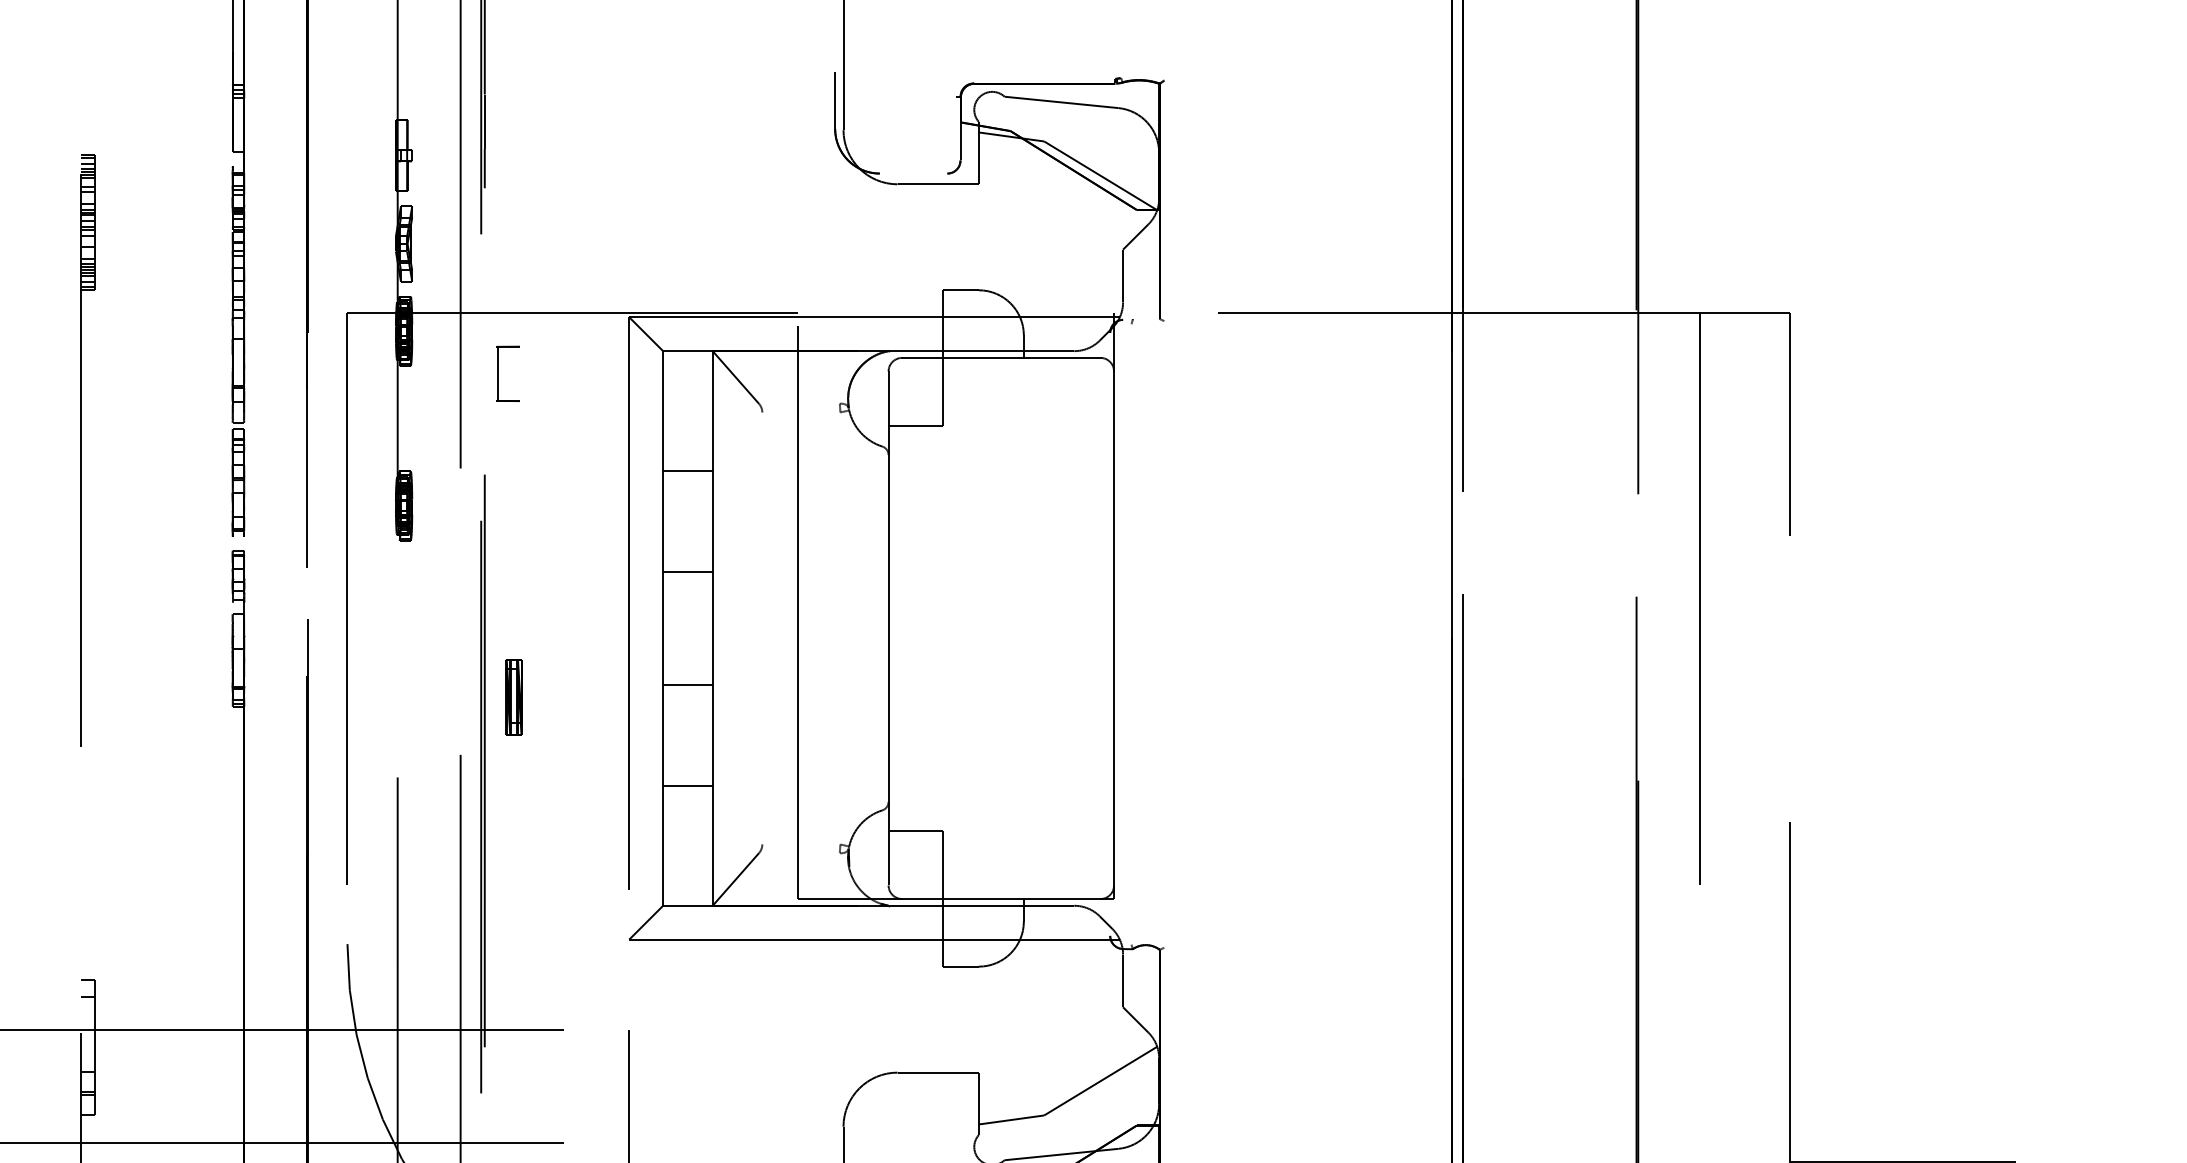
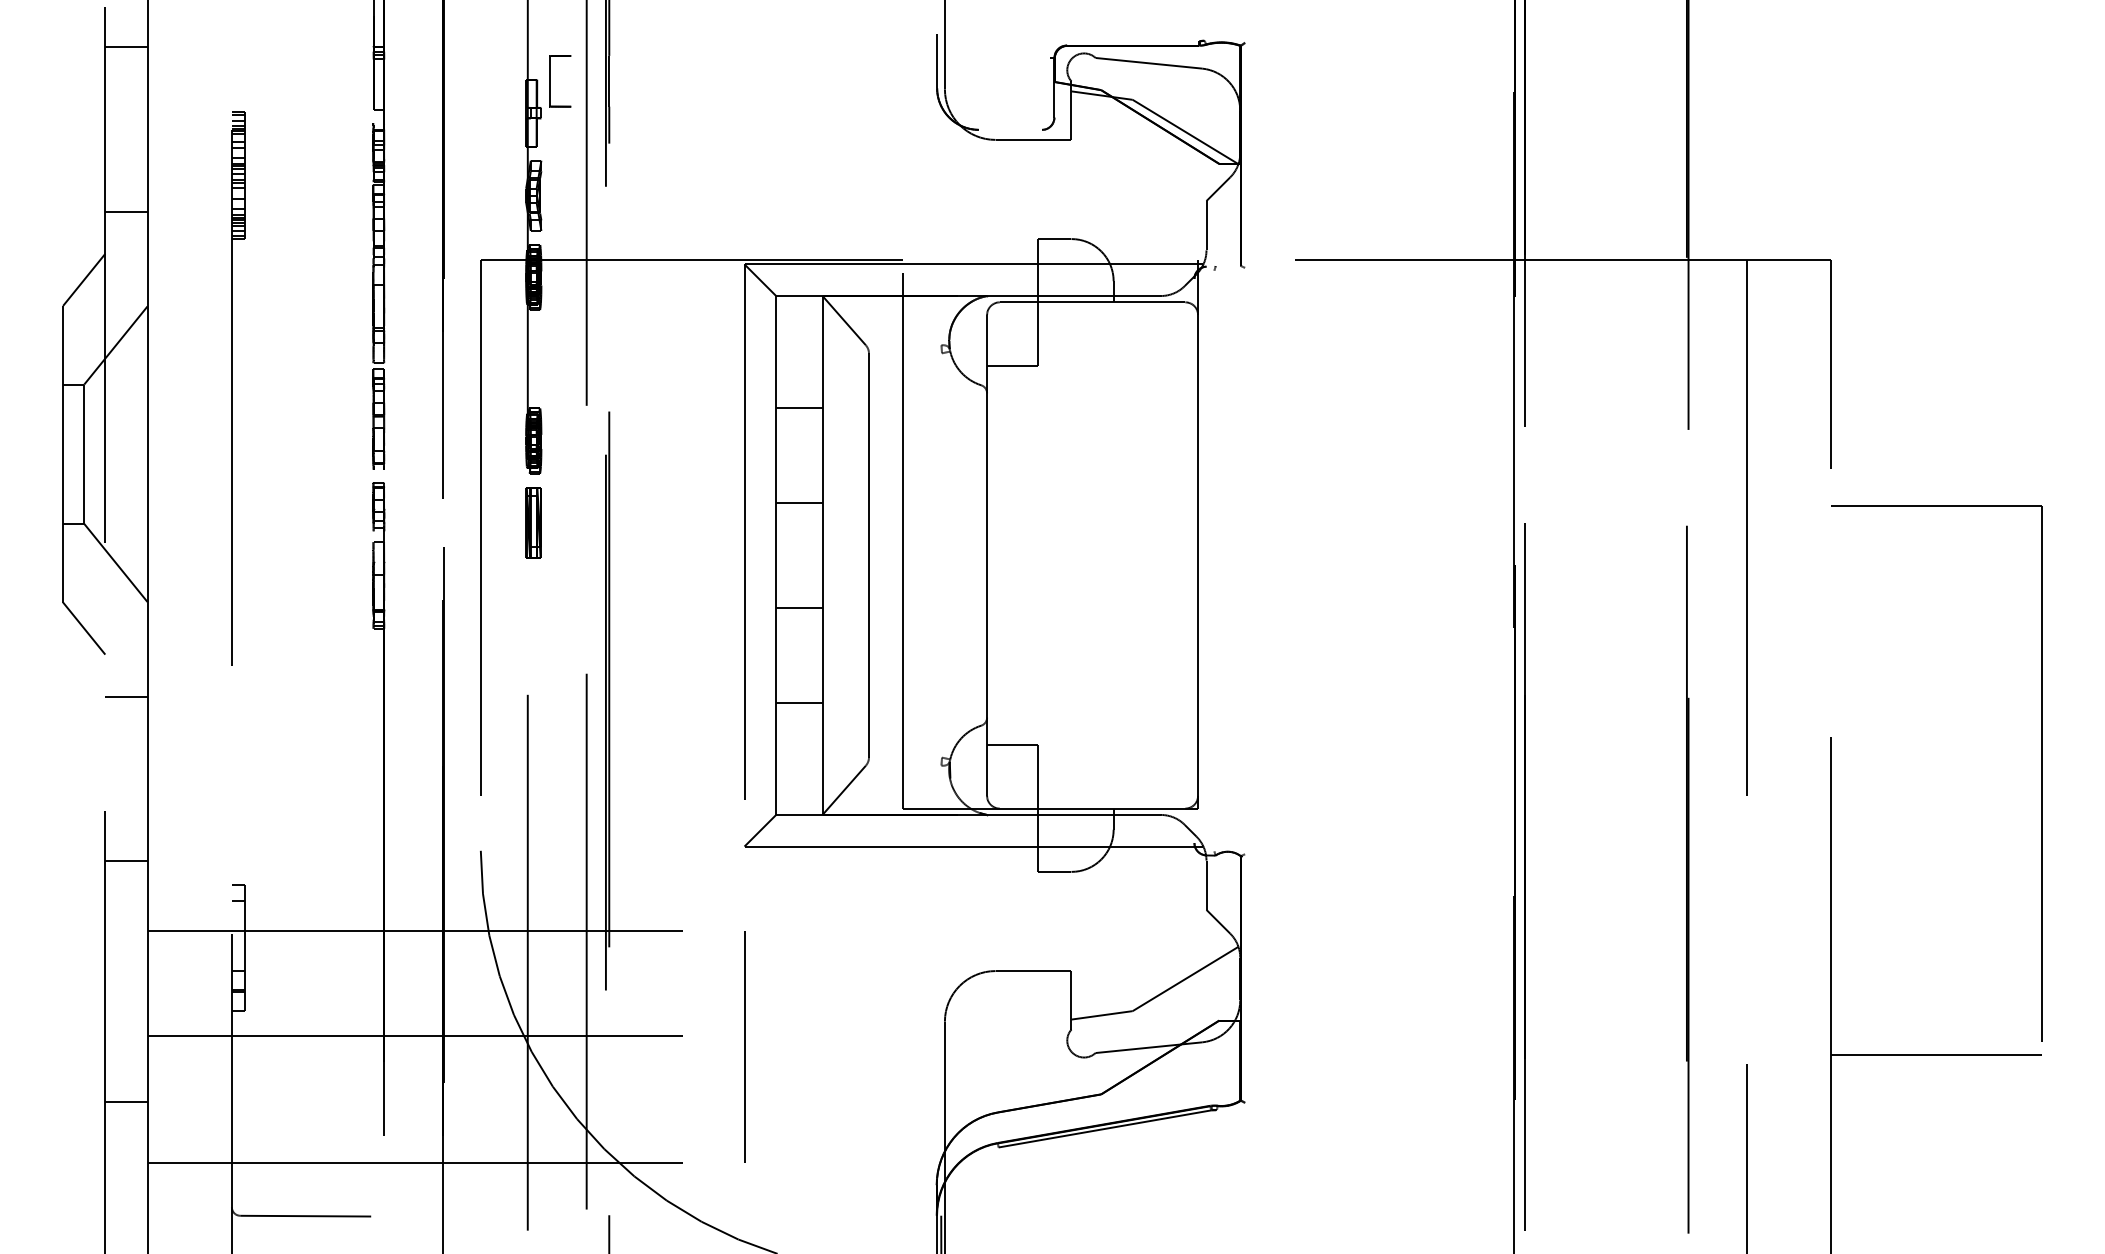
part: (497, 374) -> (550, 81), moved
line: (761, 628) -> (868, 555), added
part: (513, 696) -> (533, 522), moved
part: (2015, 861) -> (2041, 773), added

